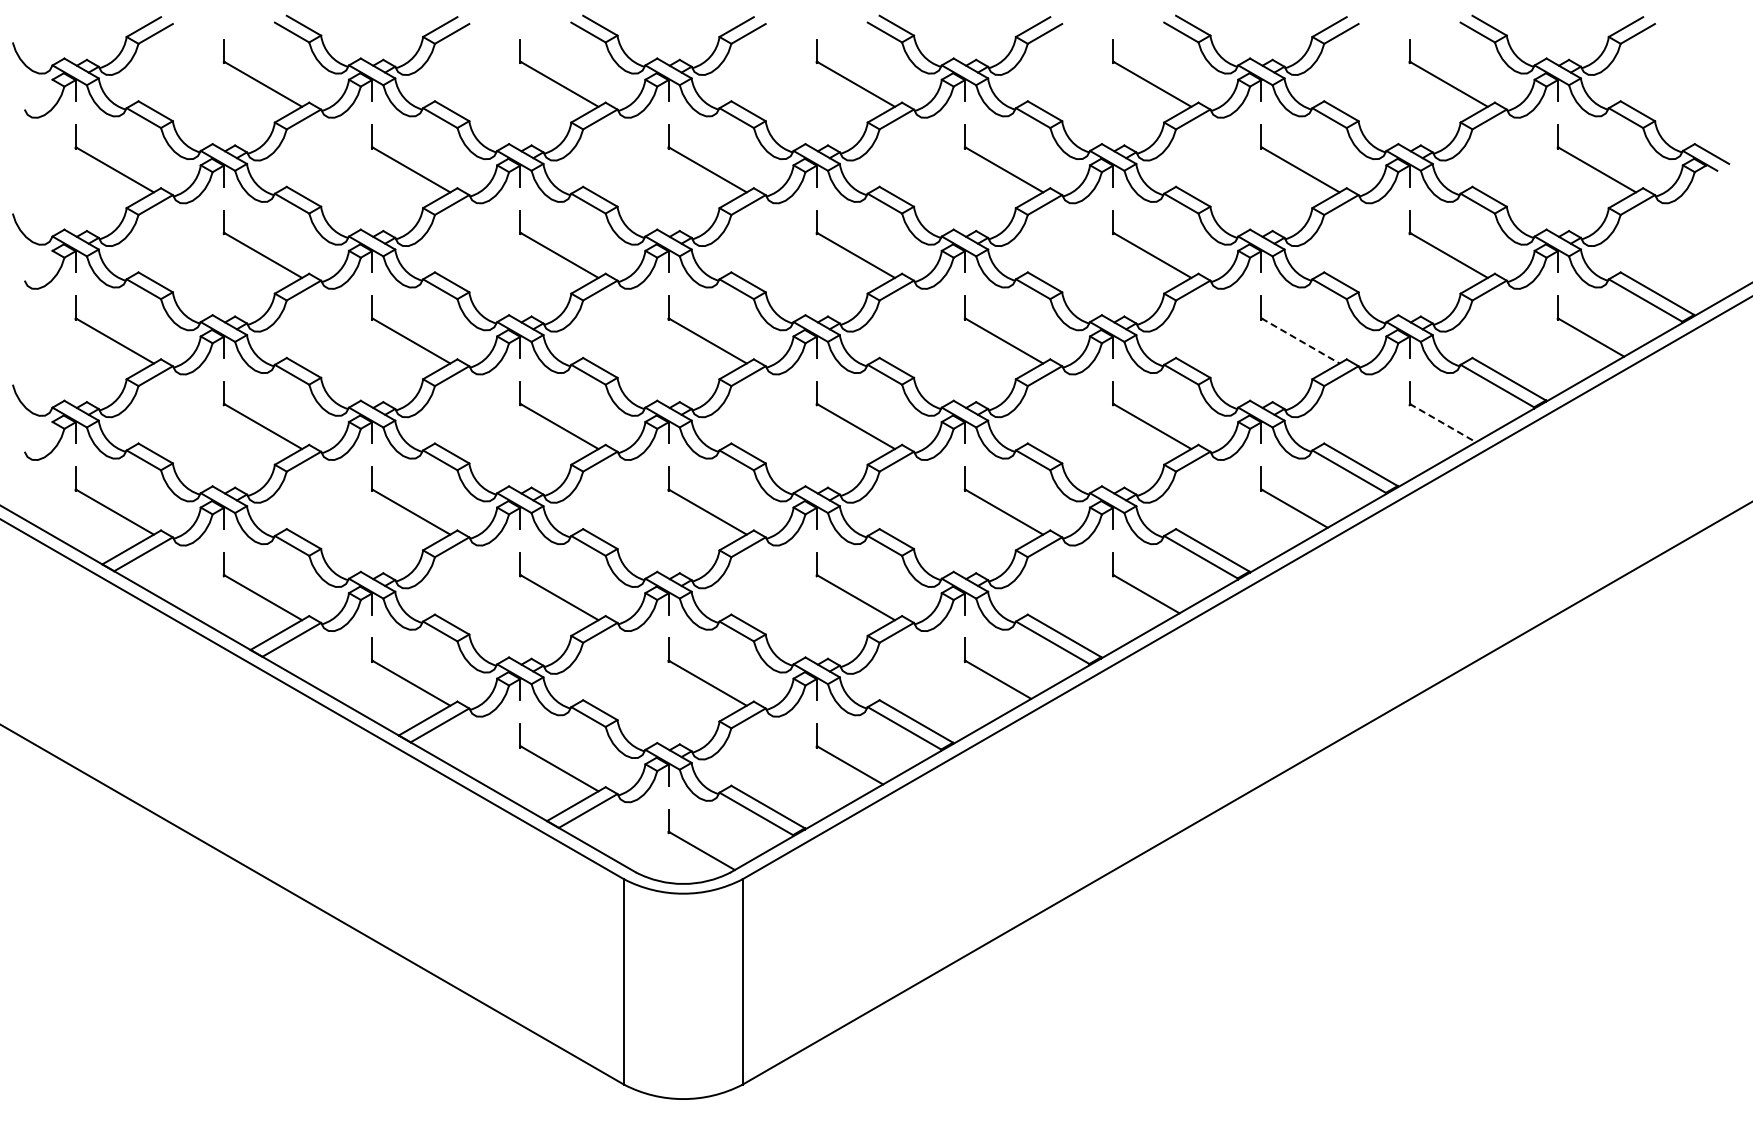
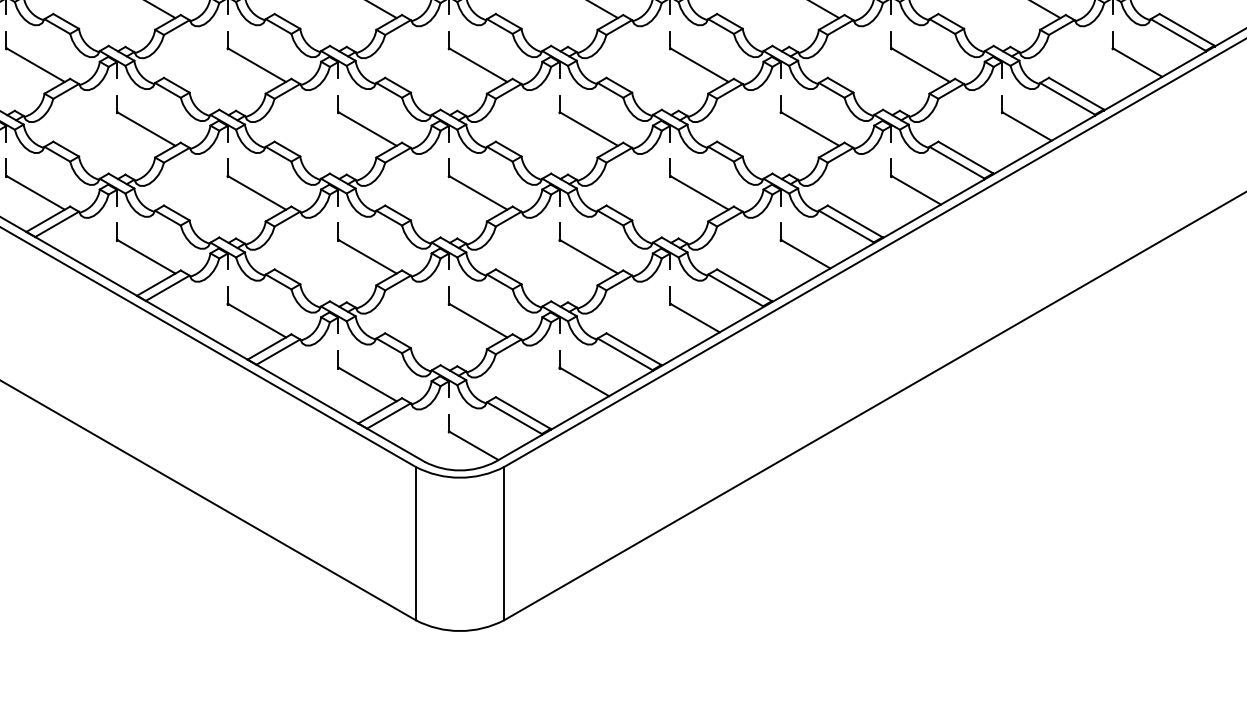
line: (1300, 341) -> (920, 65), dashed -> solid
line: (1443, 423) -> (1027, 126), dashed -> solid

